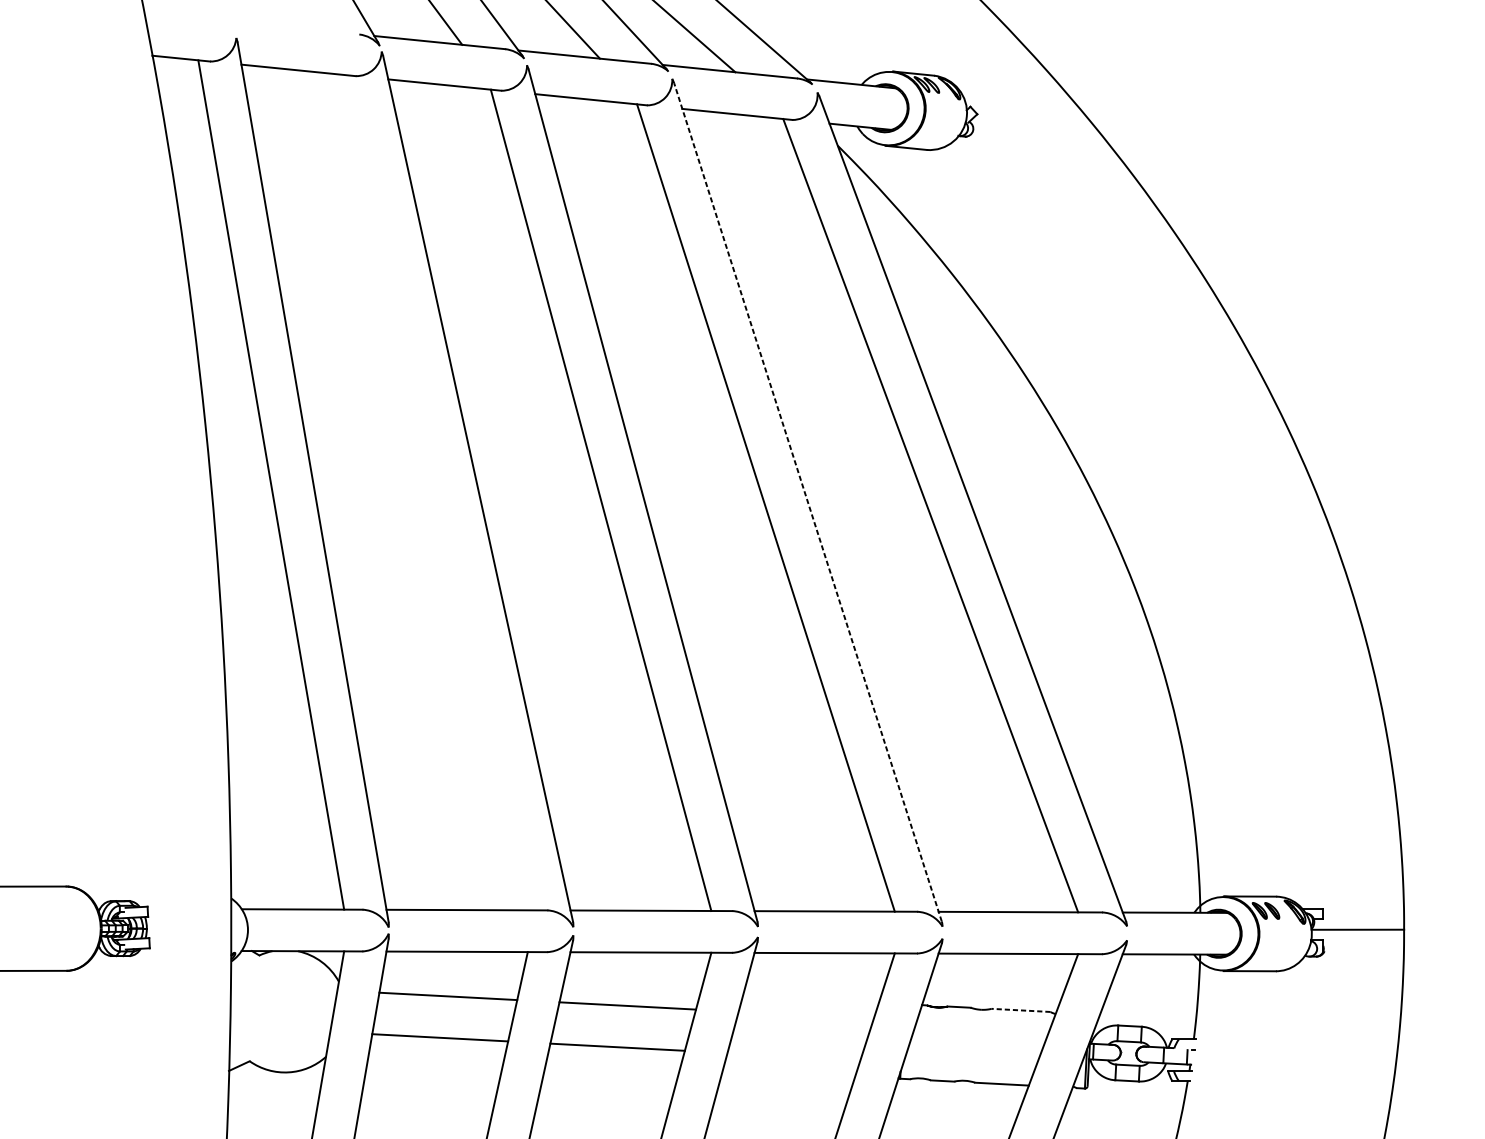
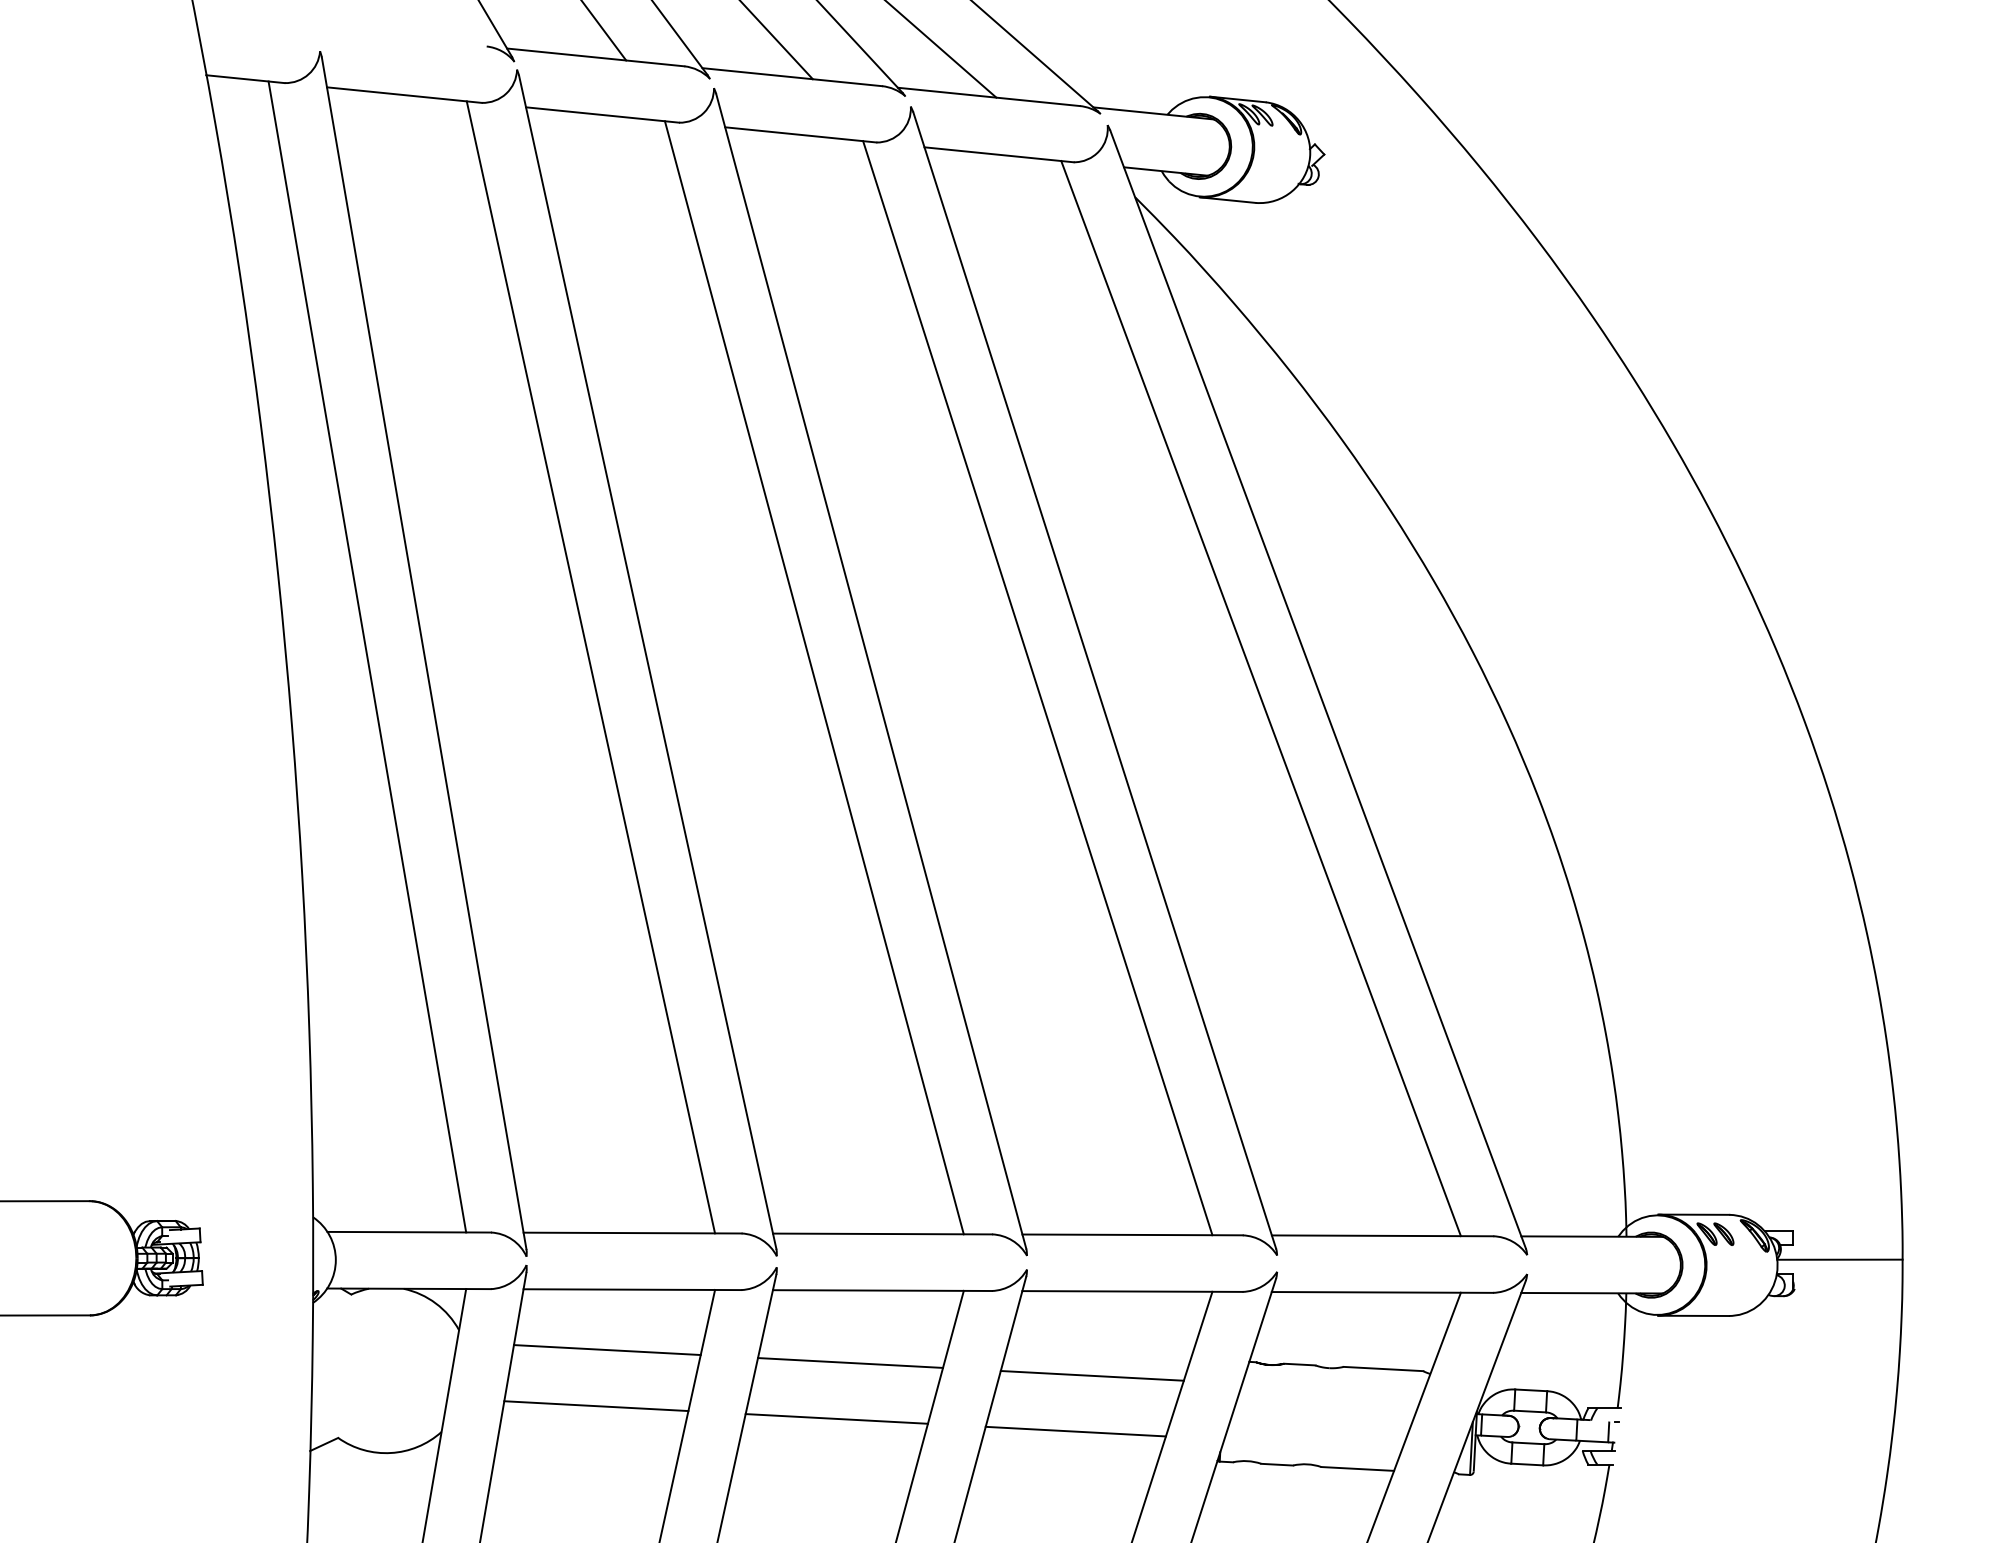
line: (435, 492) -> (590, 667), added
line: (807, 502) -> (1094, 680), dashed -> solid
line: (1021, 1010) -> (1383, 1369), dashed -> solid
line: (805, 1015) -> (1091, 1375), added
line: (793, 1056) -> (1075, 1431), added

